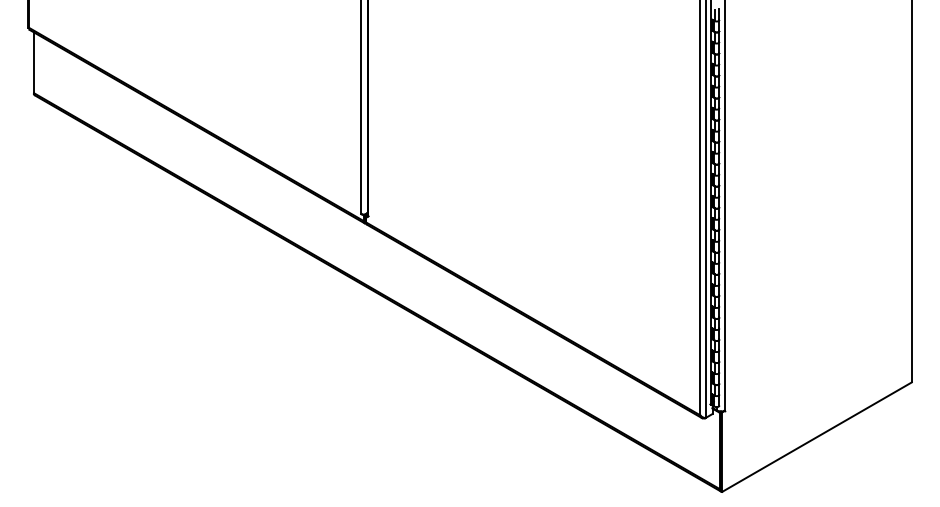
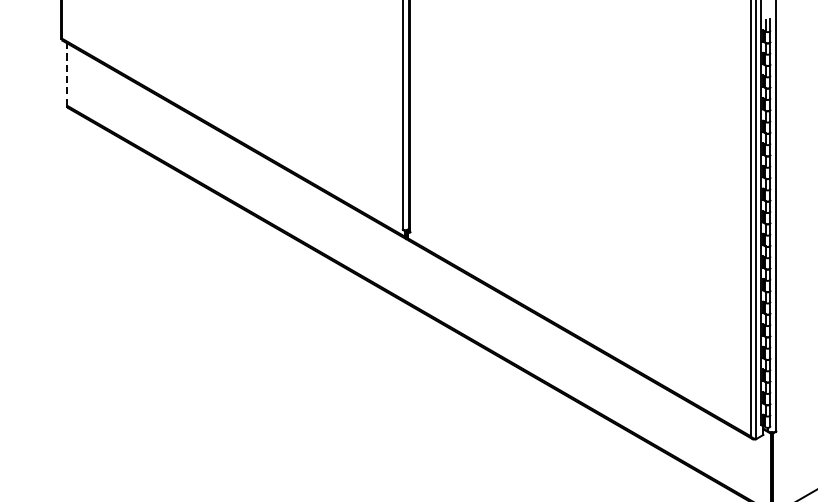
line: (34, 62) -> (67, 74), solid -> dashed

